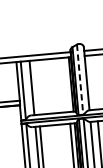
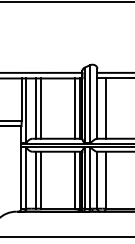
line: (80, 79) -> (90, 104), dashed -> solid
line: (94, 82) -> (105, 108), added
line: (66, 84) -> (74, 108), added
line: (36, 87) -> (41, 108), added

